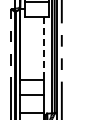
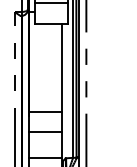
line: (44, 49) -> (62, 68), dashed -> solid

